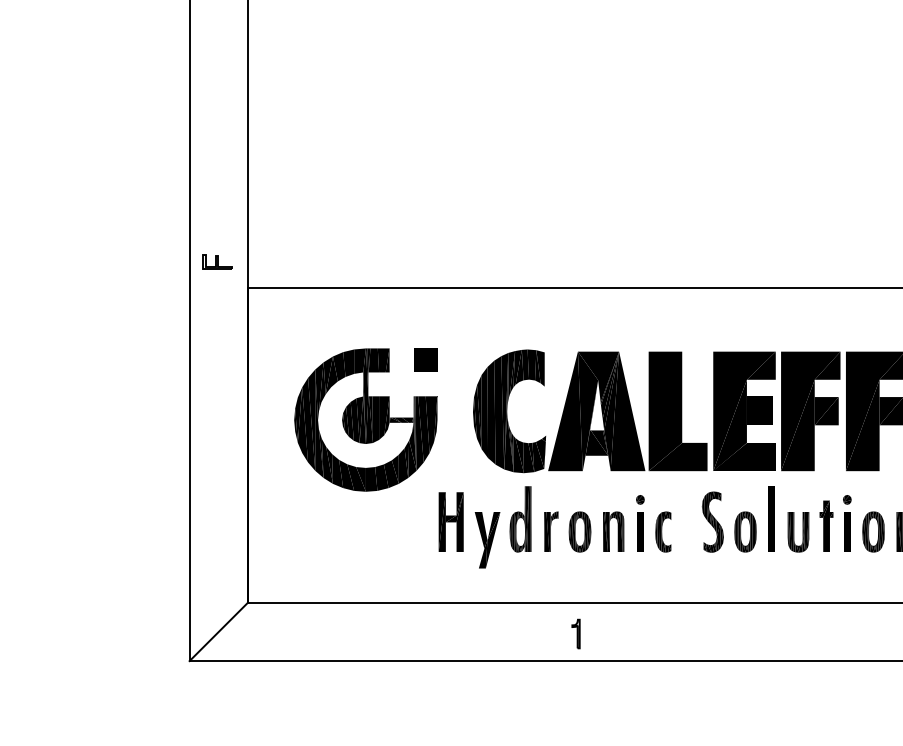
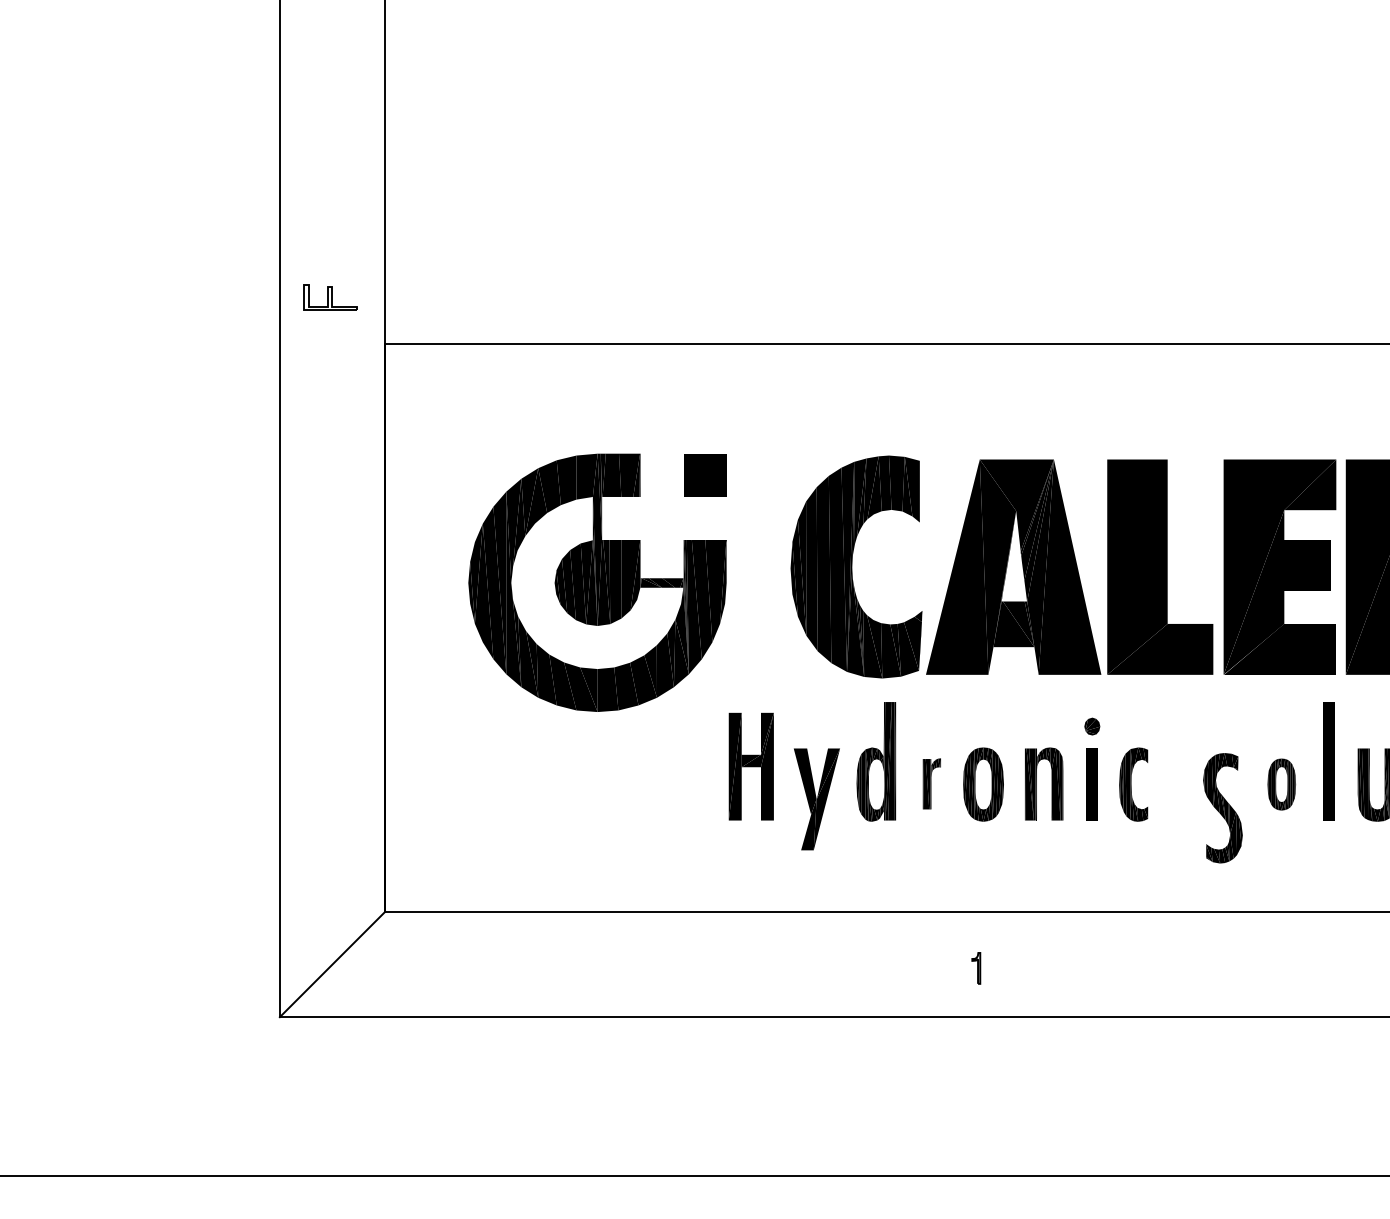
part: (712, 521) -> (1222, 807), moved
part: (551, 531) -> (932, 783), size x0.7
part: (745, 531) -> (1281, 783), size x0.7
part: (575, 633) -> (975, 967), size x0.6

